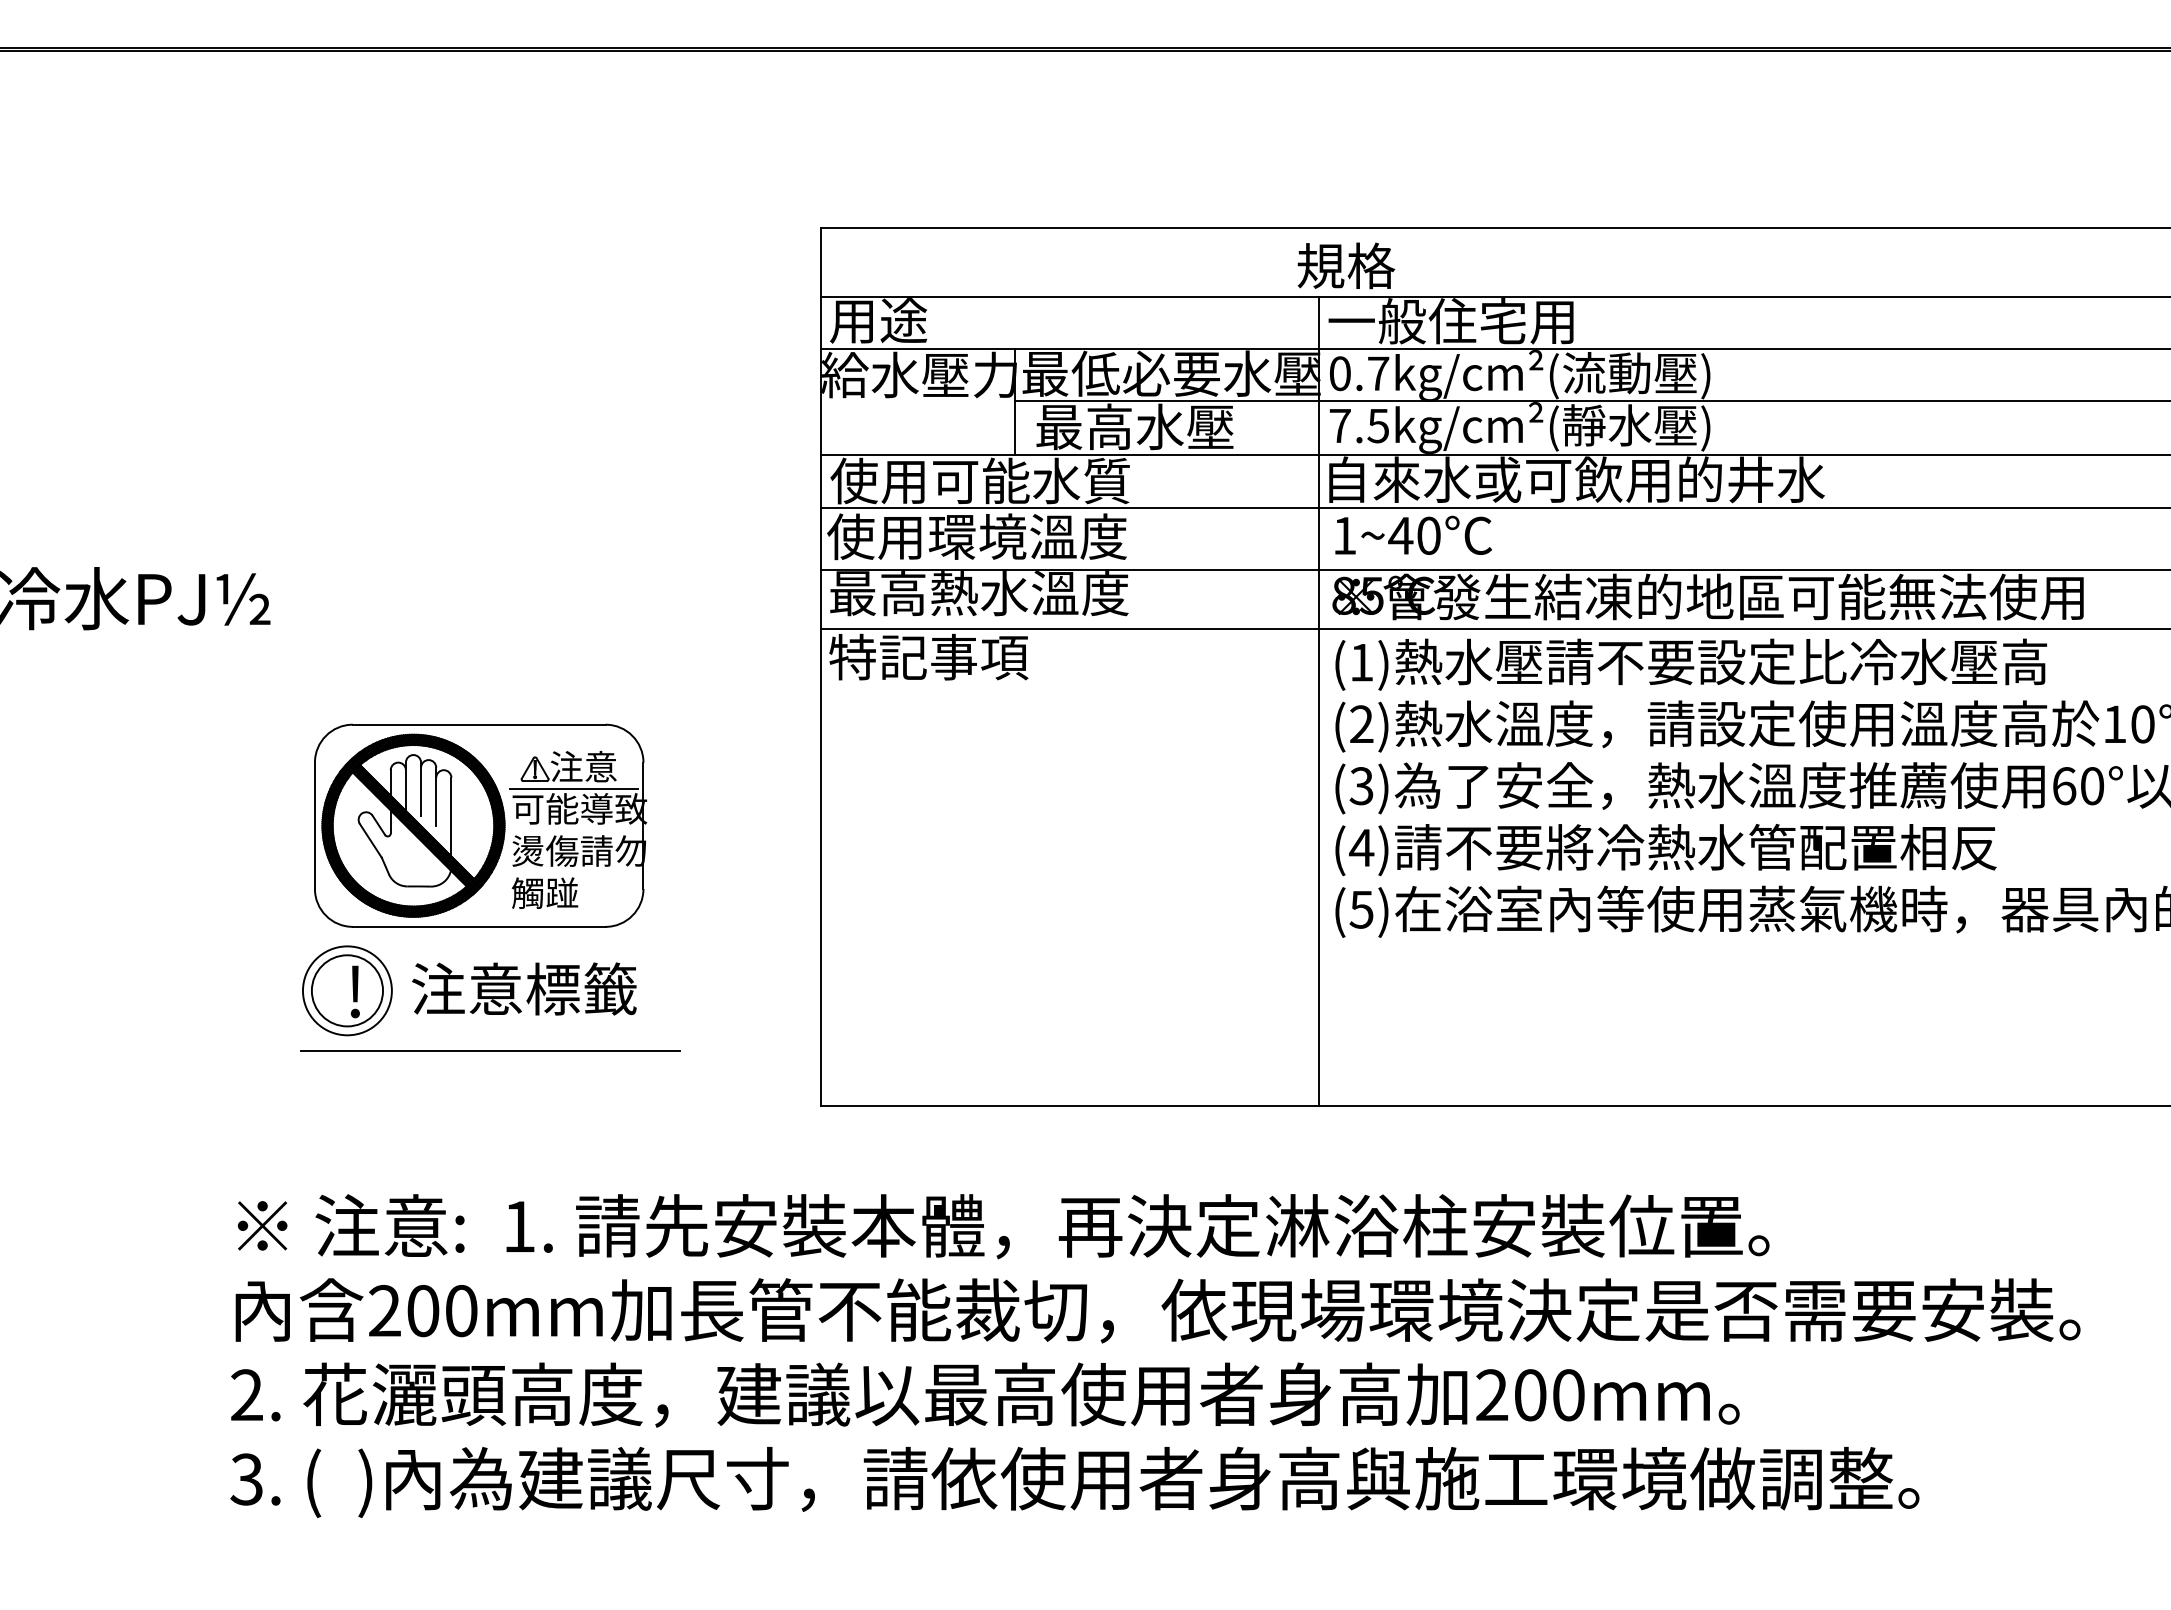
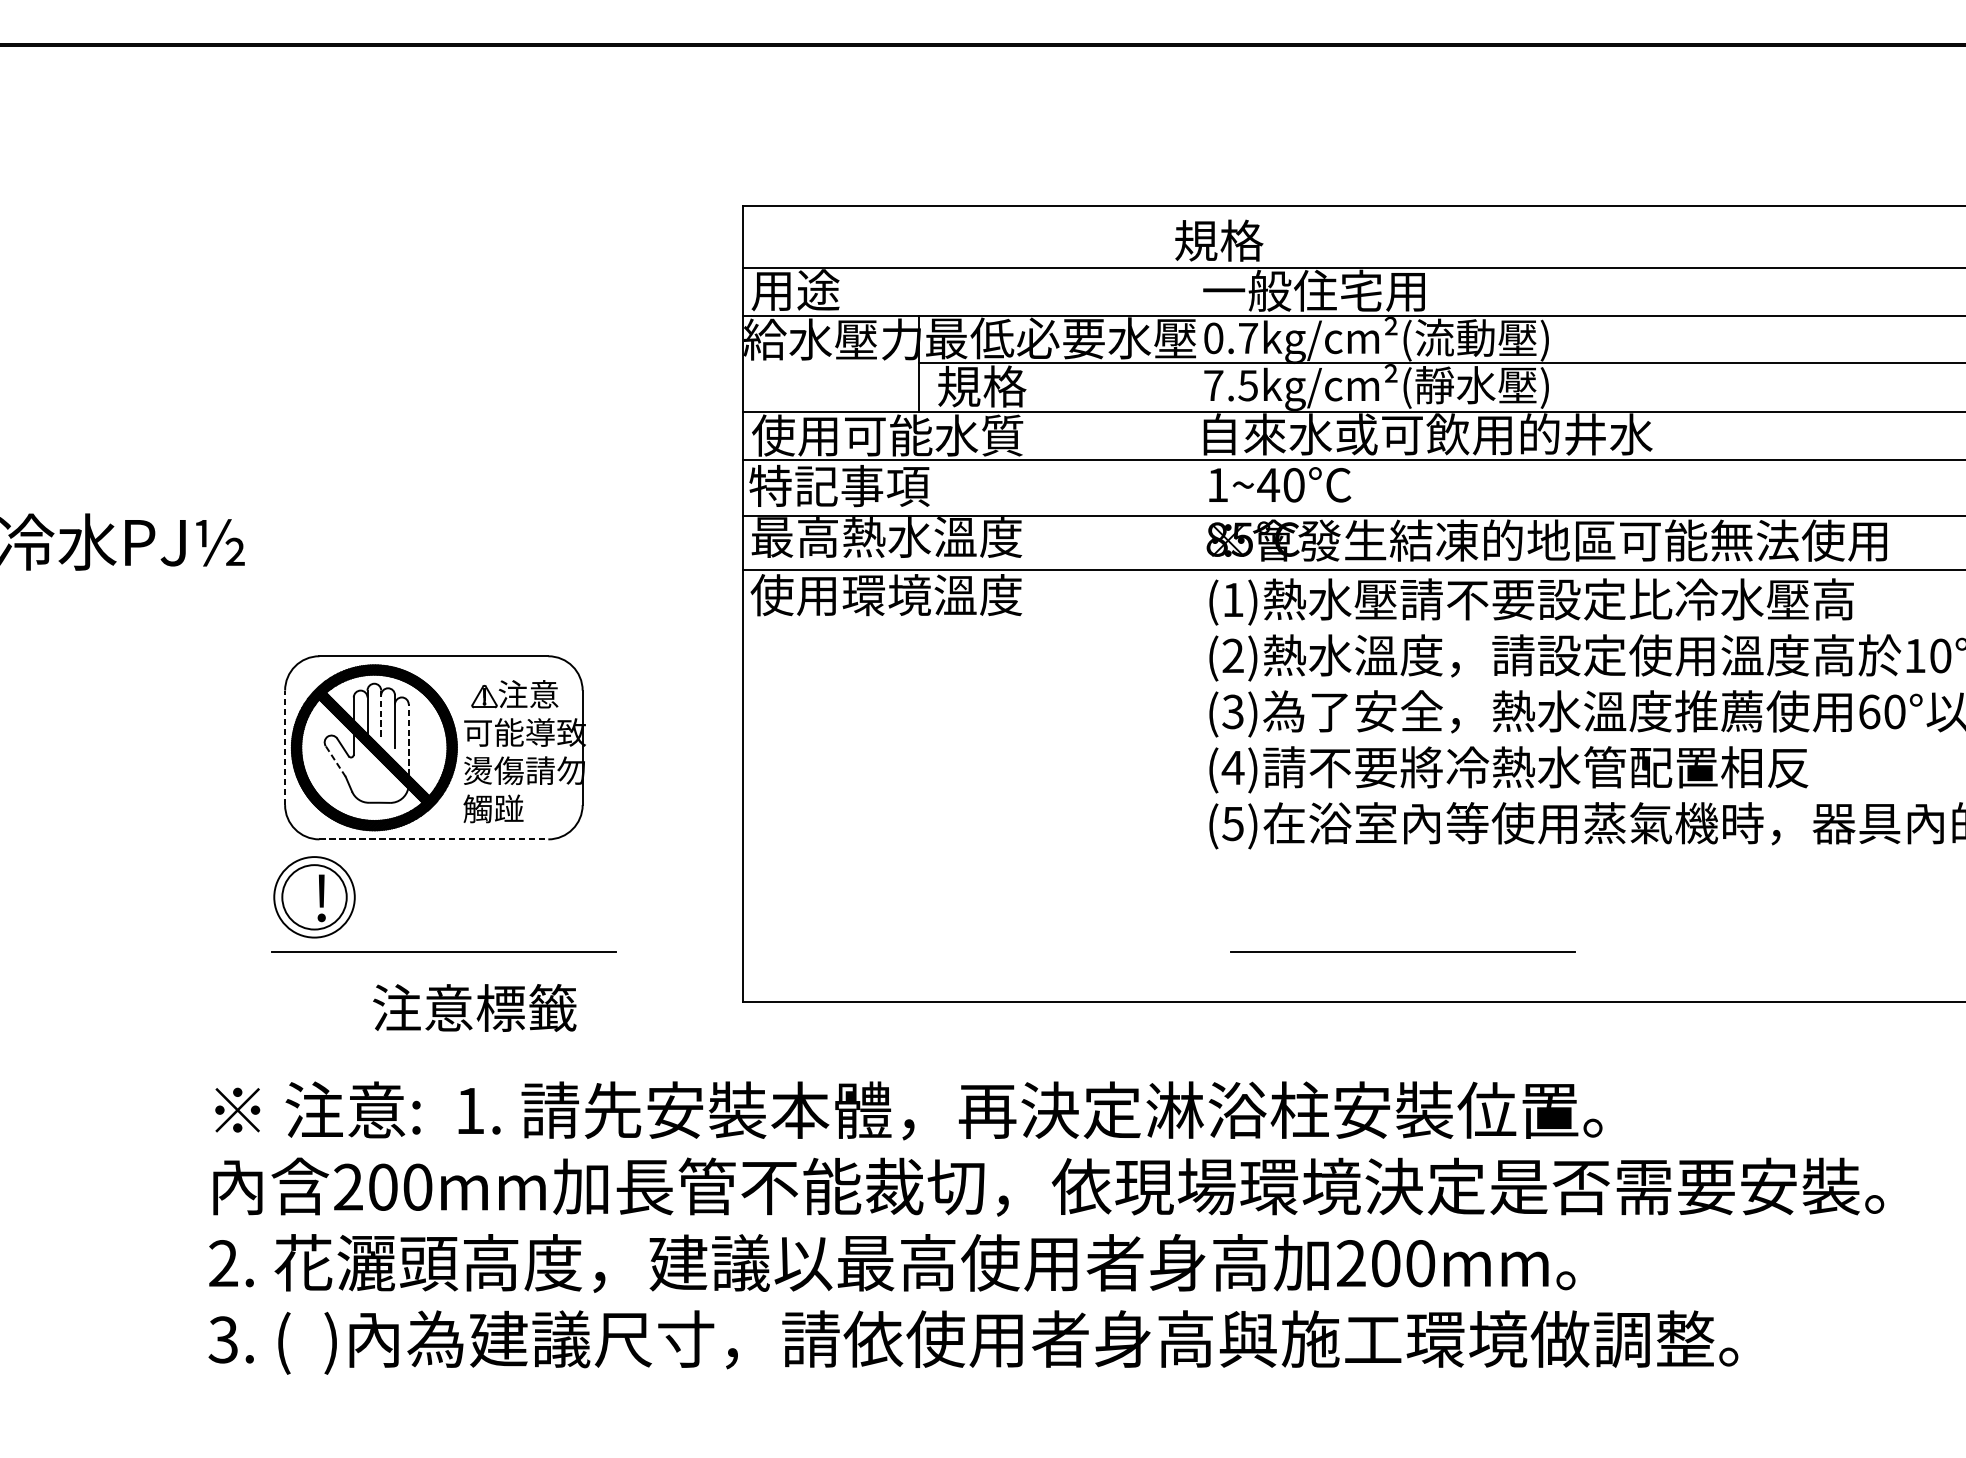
text: (1134, 426) -> (1027, 386), 最高水壓 -> 規格
text: (976, 536) -> (884, 485), 使用環境溫度 -> 特記事項
text: (978, 656) -> (886, 594), 特記事項 -> 使用環境溫度
line: (1319, 701) -> (1194, 635), removed
line: (421, 789) -> (381, 714), solid -> dashed
line: (573, 789) -> (519, 714), removed
line: (451, 816) -> (408, 739), solid -> dashed
line: (314, 825) -> (284, 747), solid -> dashed
line: (370, 840) -> (335, 761), solid -> dashed
line: (479, 926) -> (434, 839), solid -> dashed
text: (524, 988) -> (474, 1007), moved
line: (1549, 1050) -> (1403, 951), added

